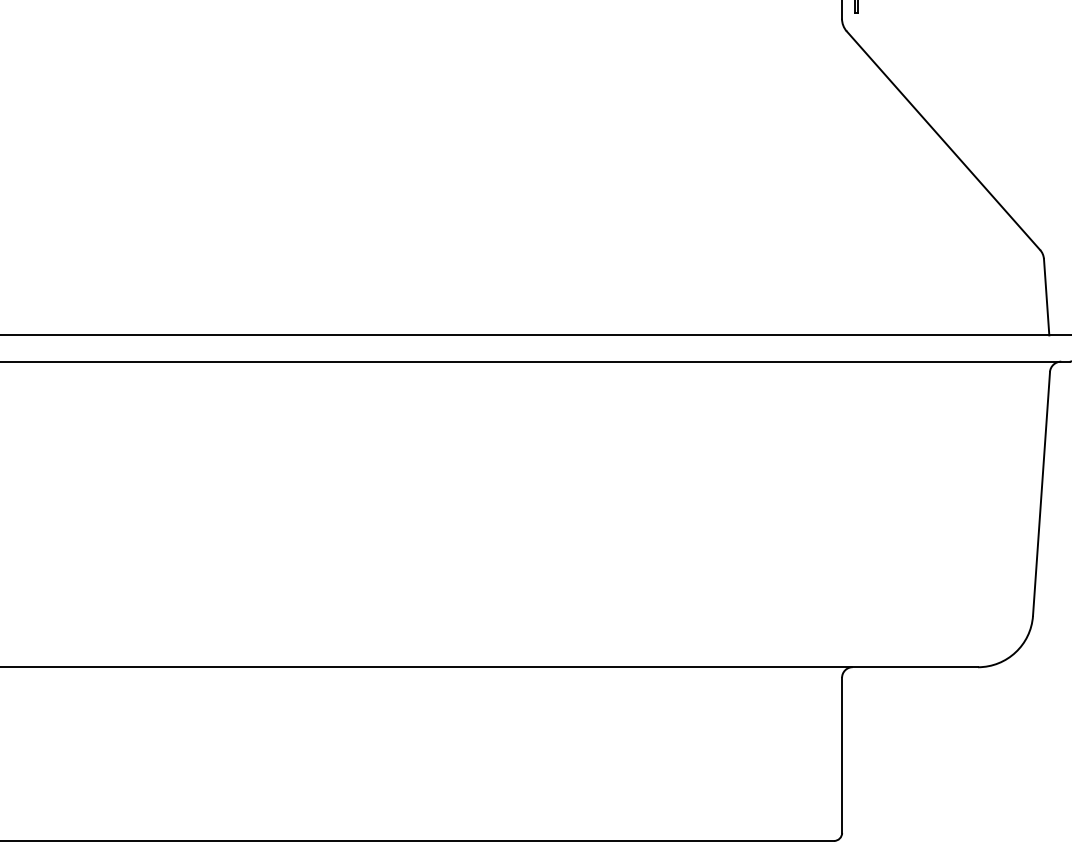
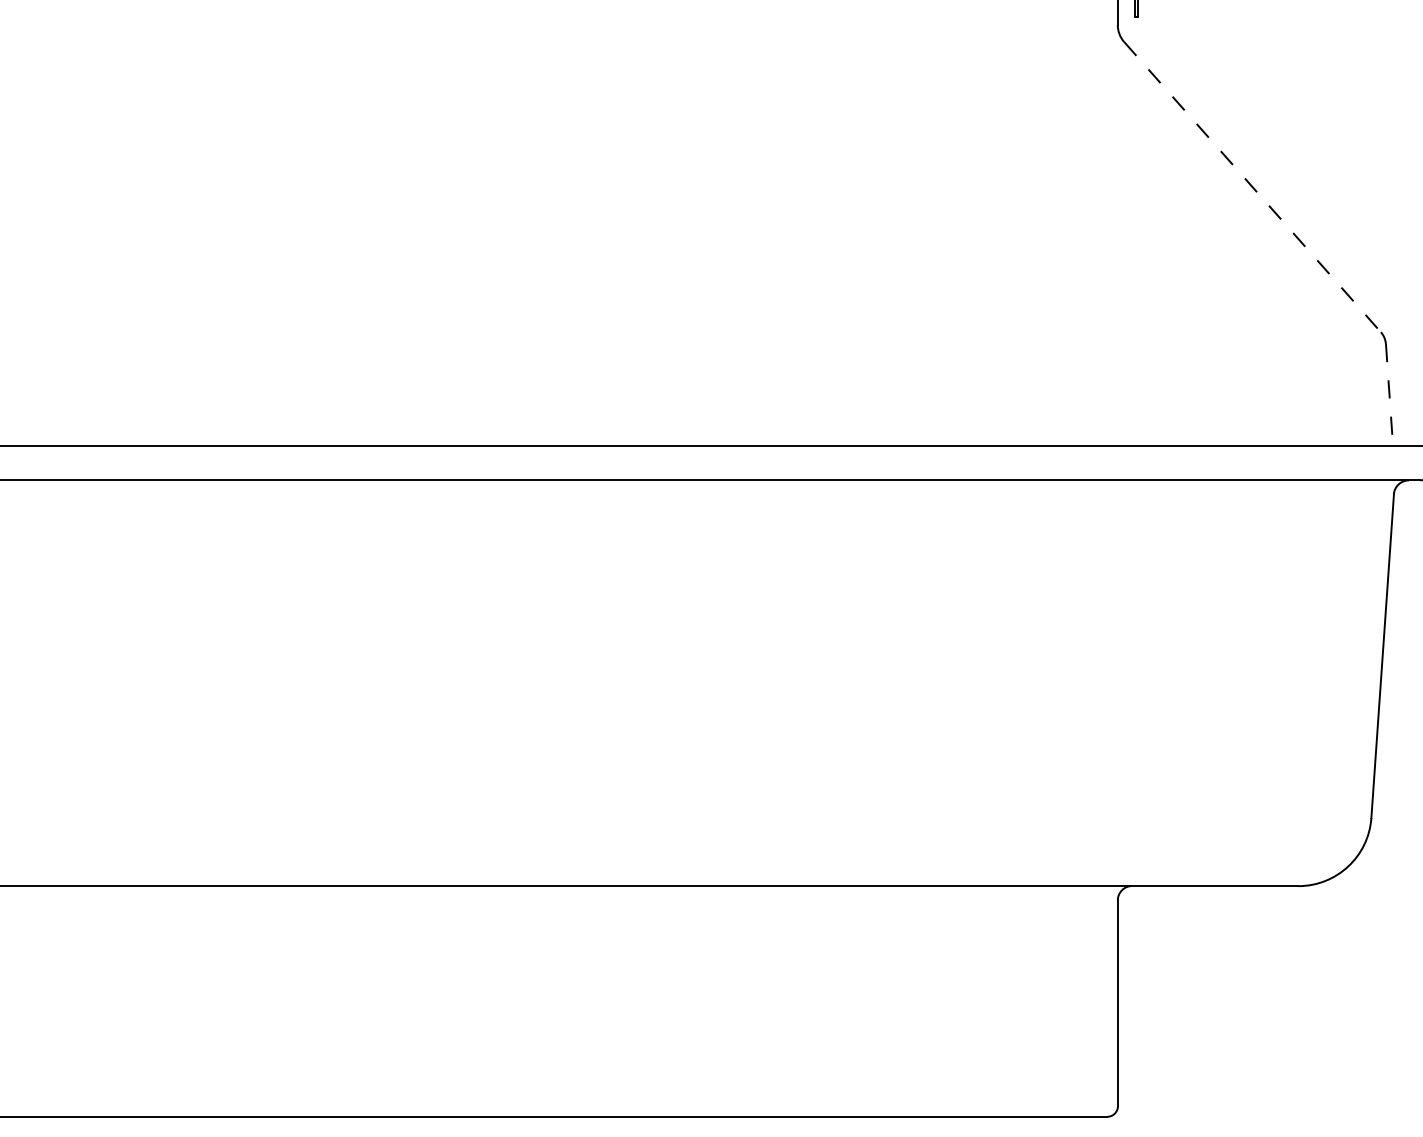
line: (943, 140) -> (1252, 186), solid -> dashed
line: (1046, 297) -> (1389, 395), solid -> dashed

